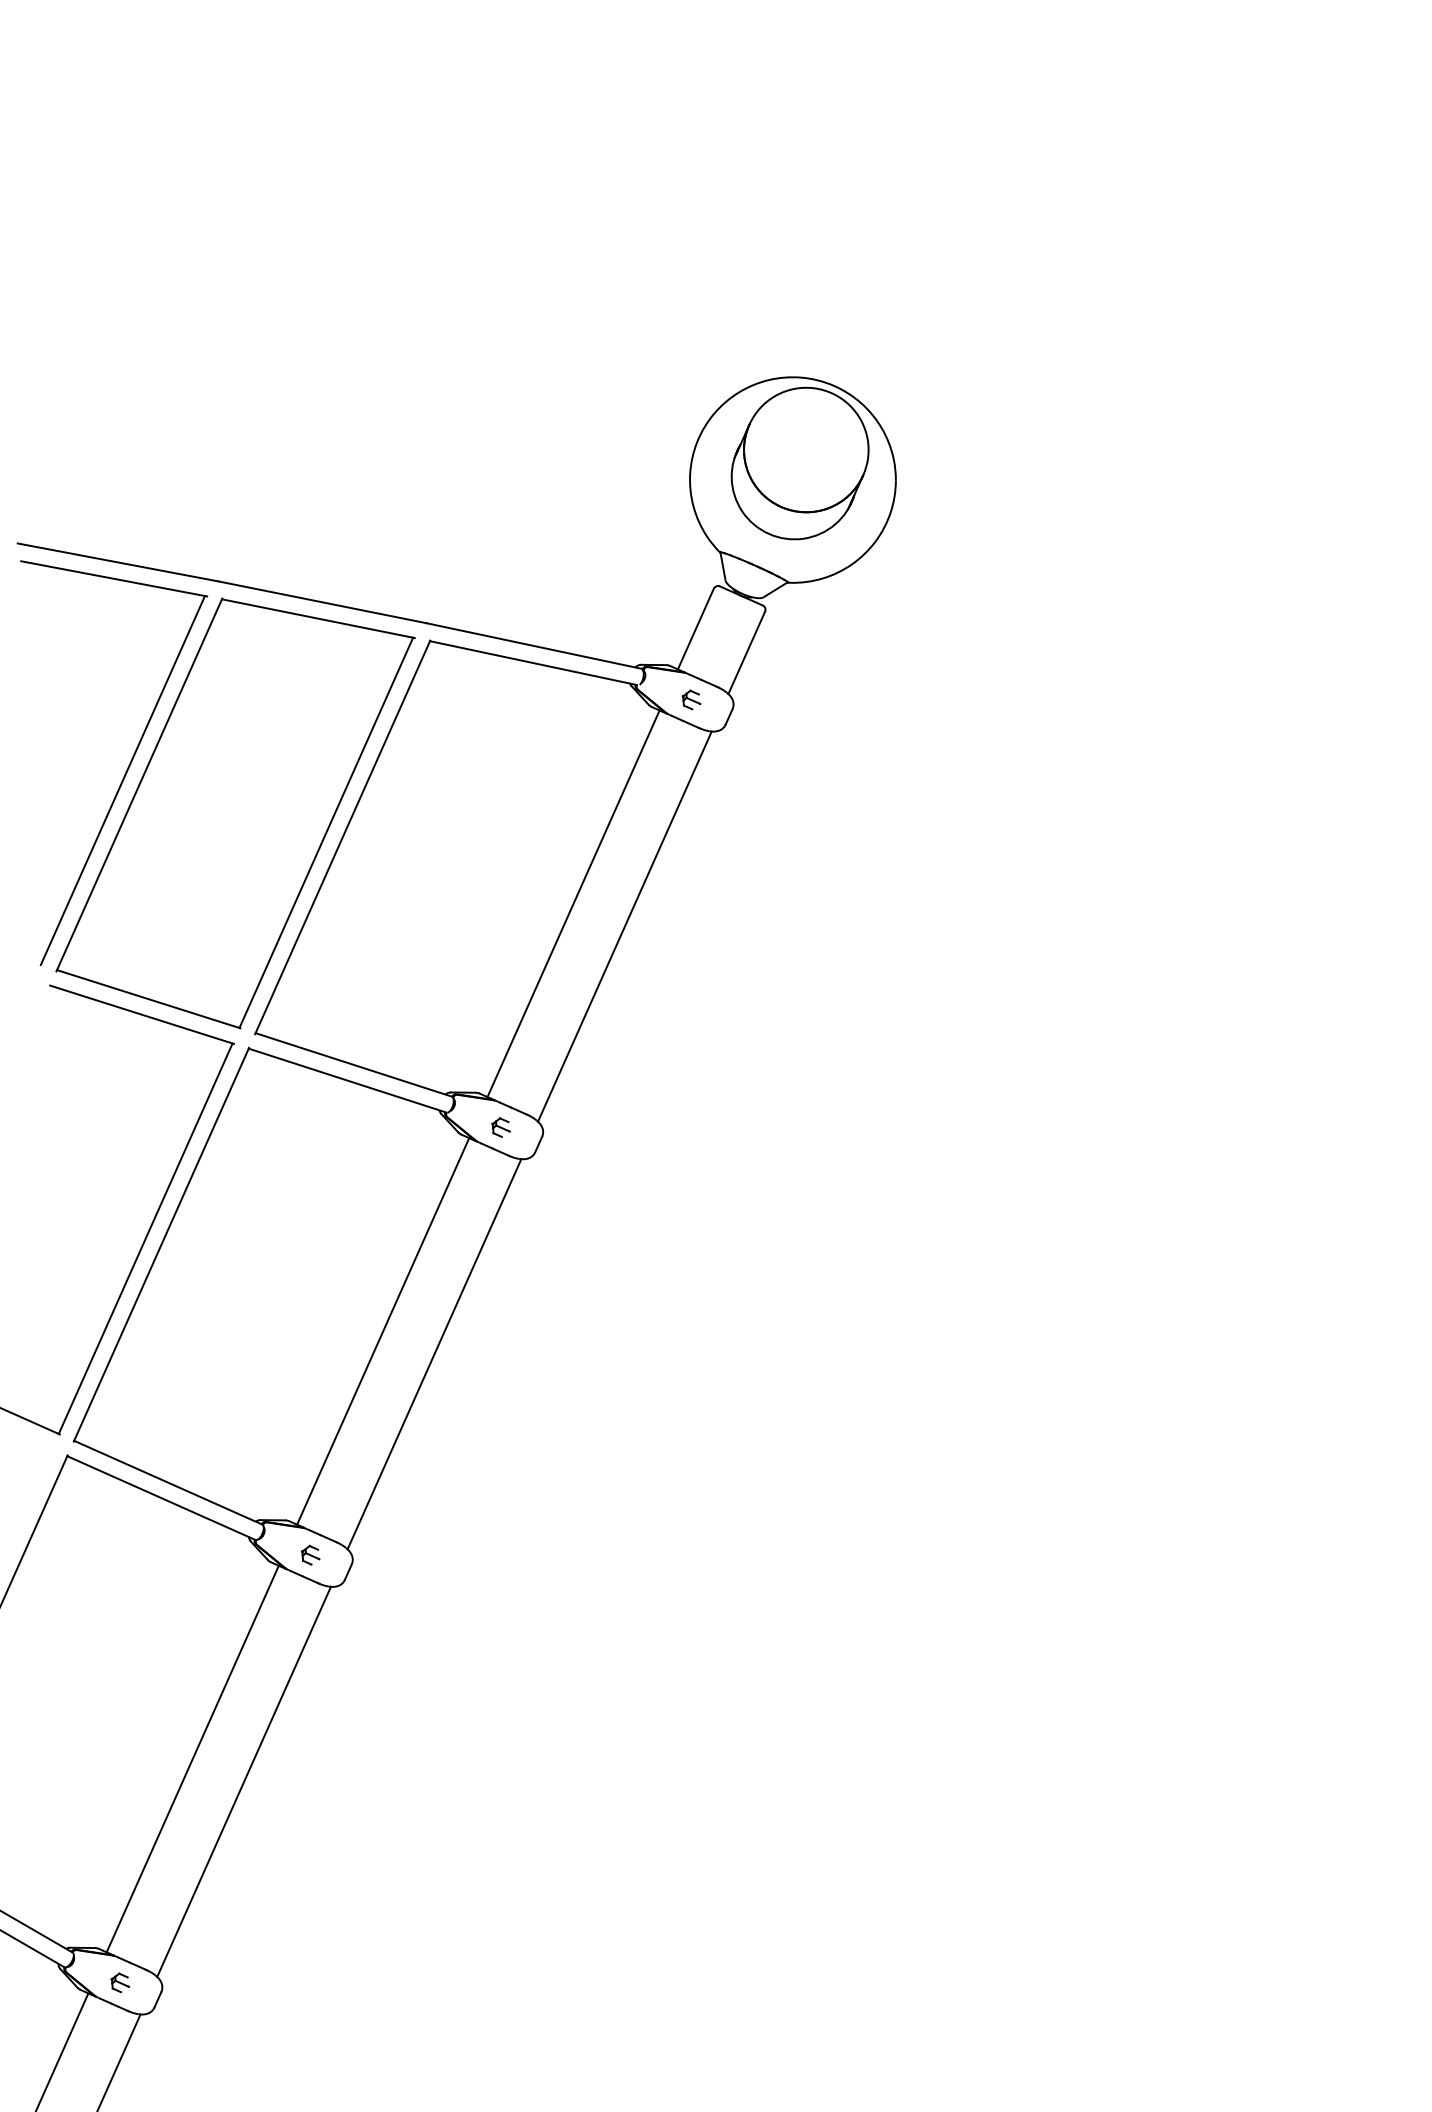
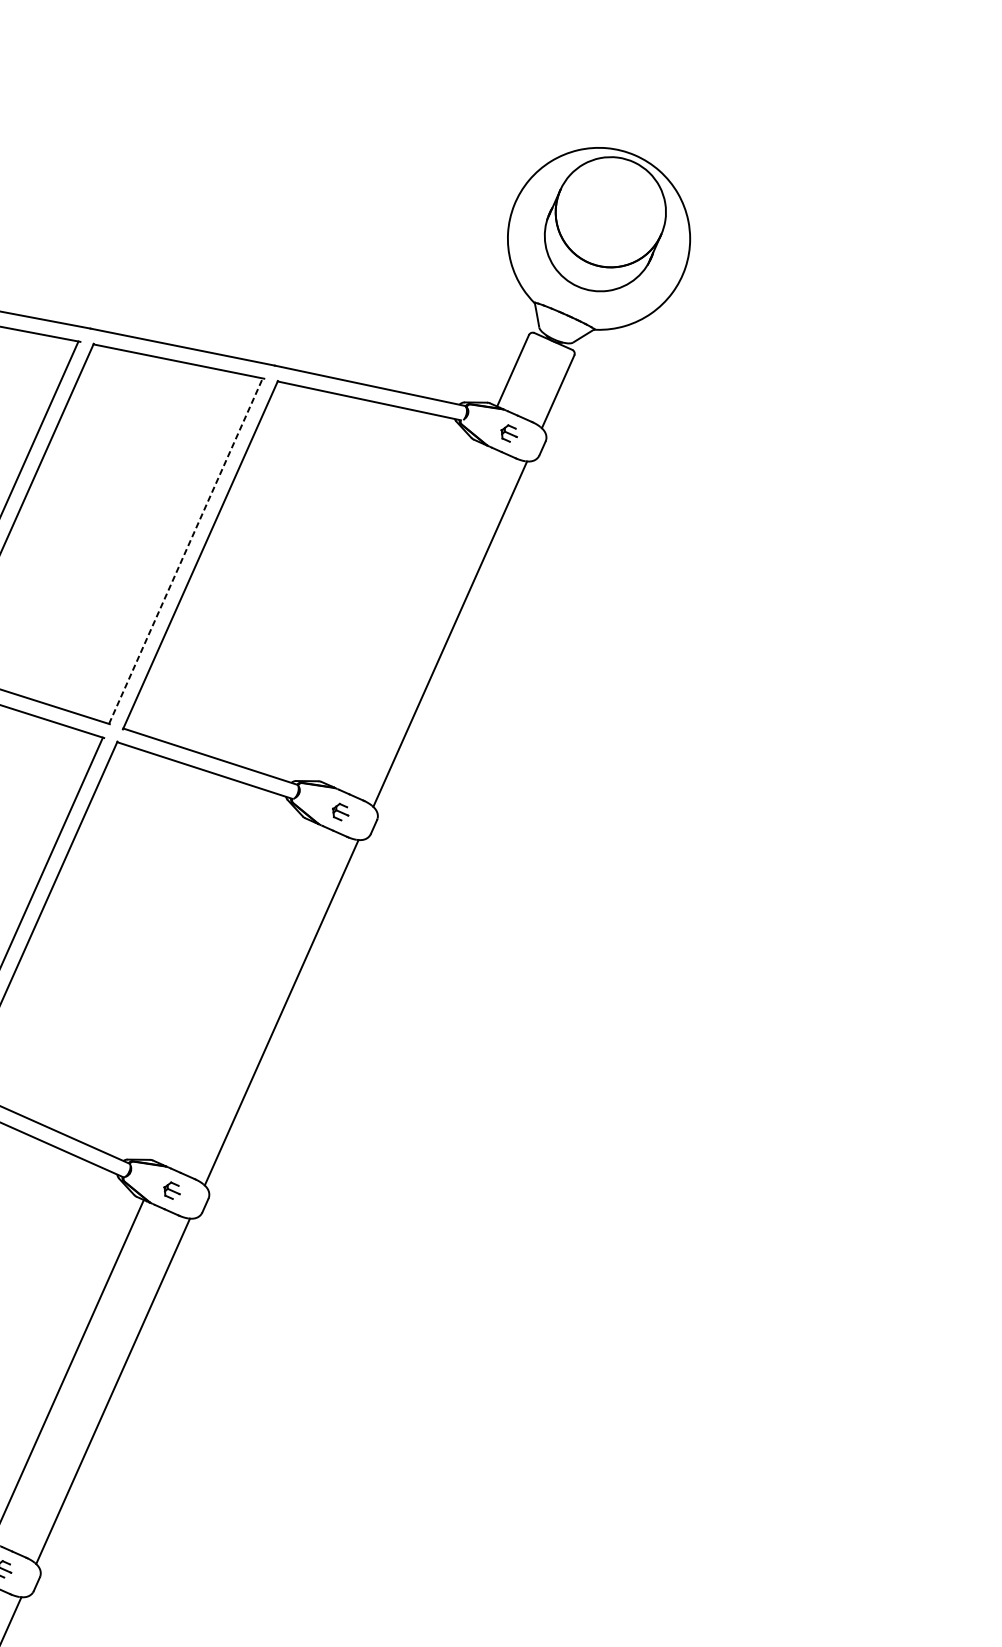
line: (326, 832) -> (186, 550), solid -> dashed
line: (573, 903) -> (404, 613), removed
line: (383, 1331) -> (236, 992), removed

